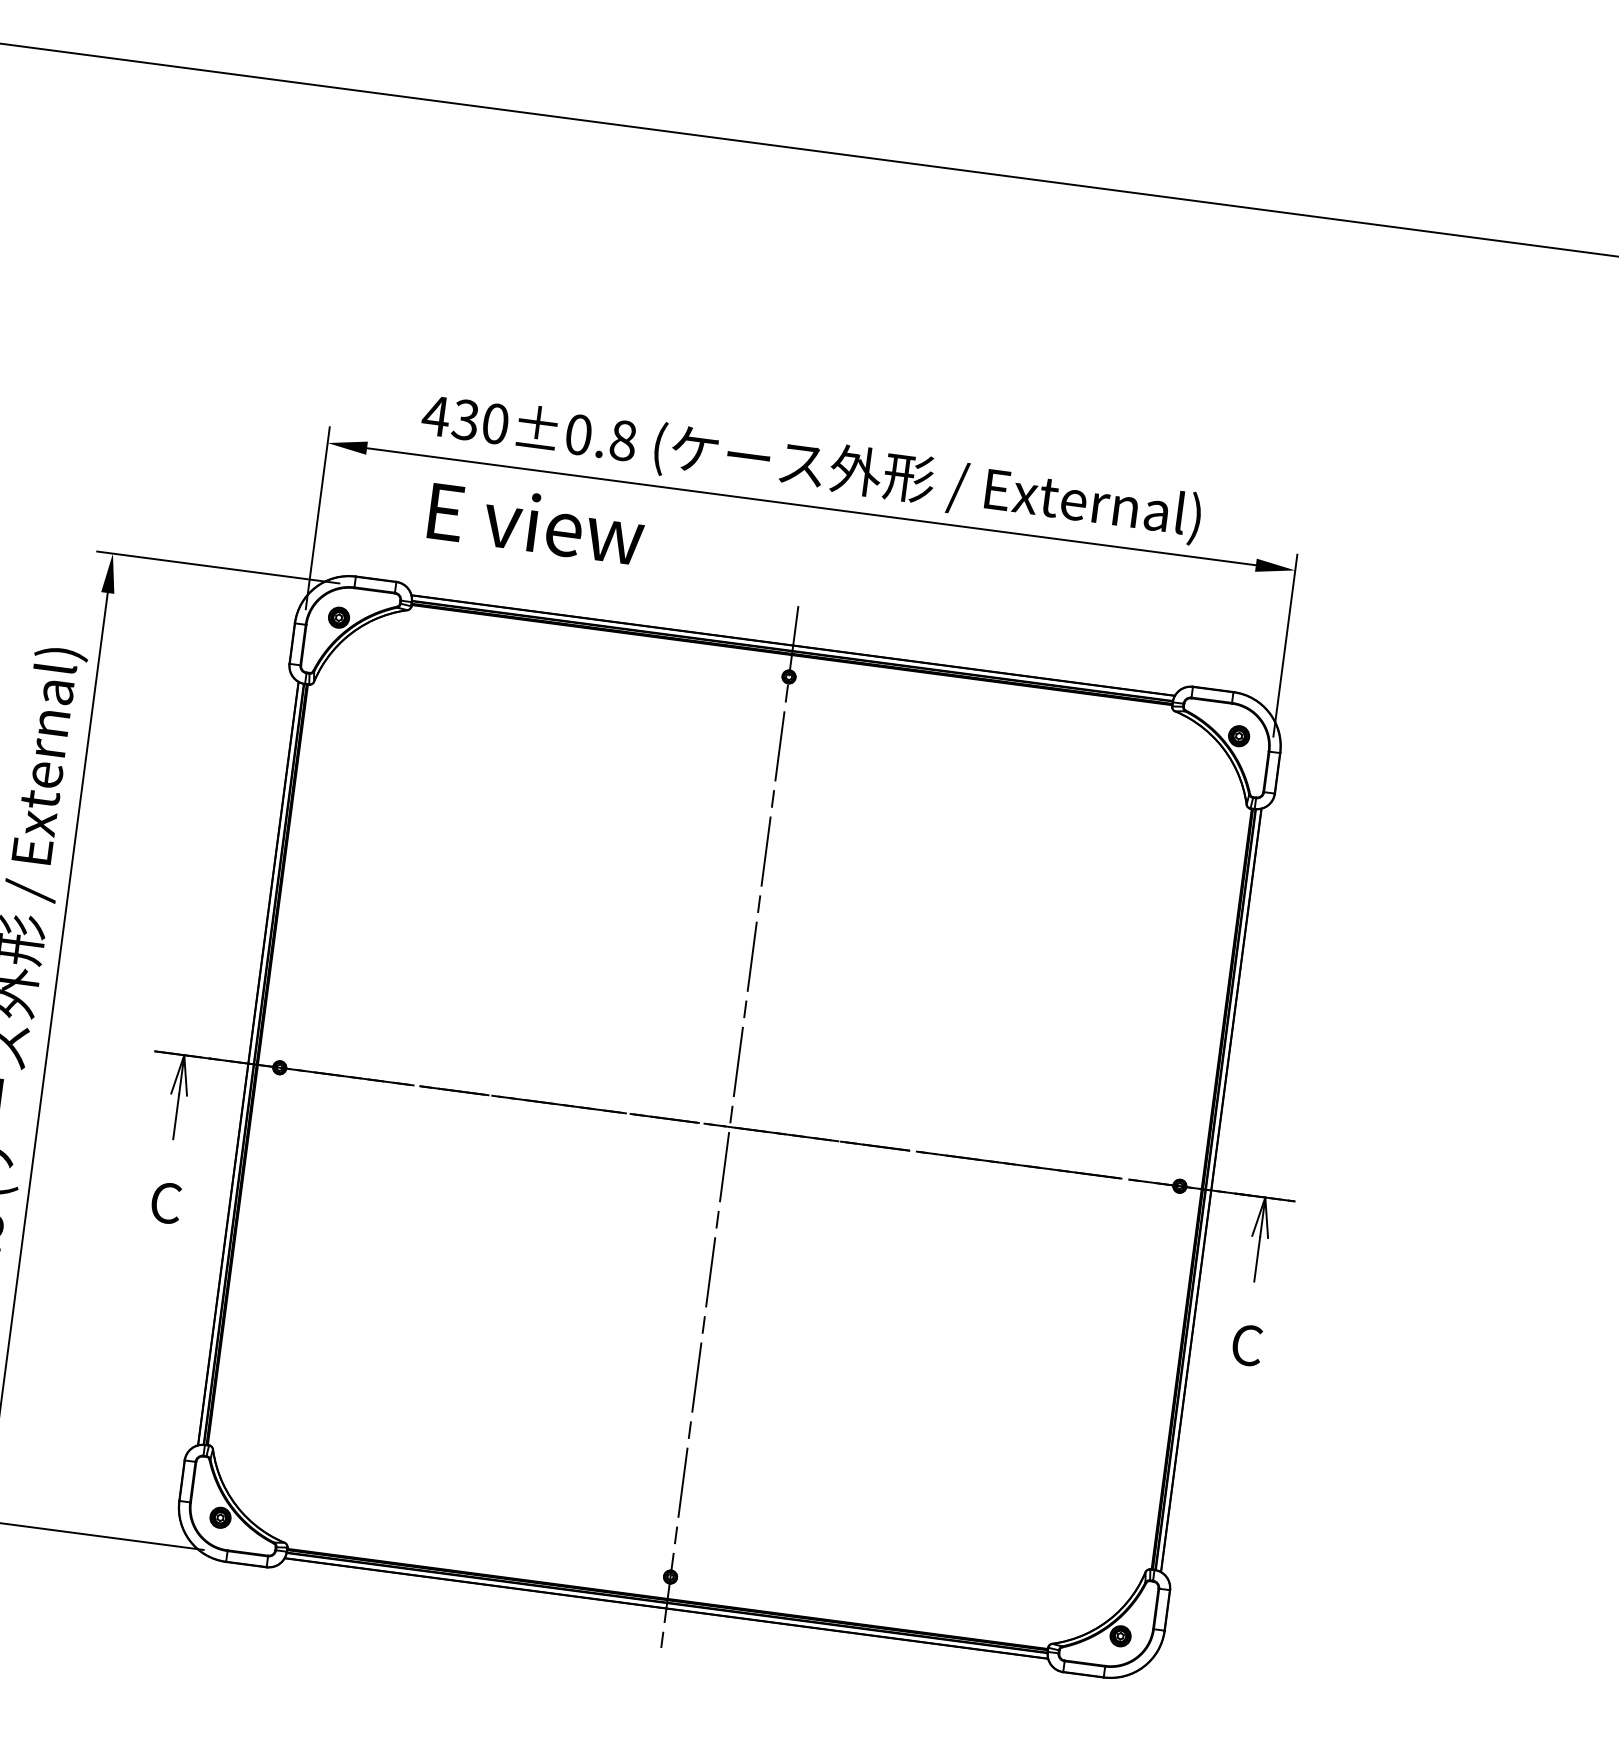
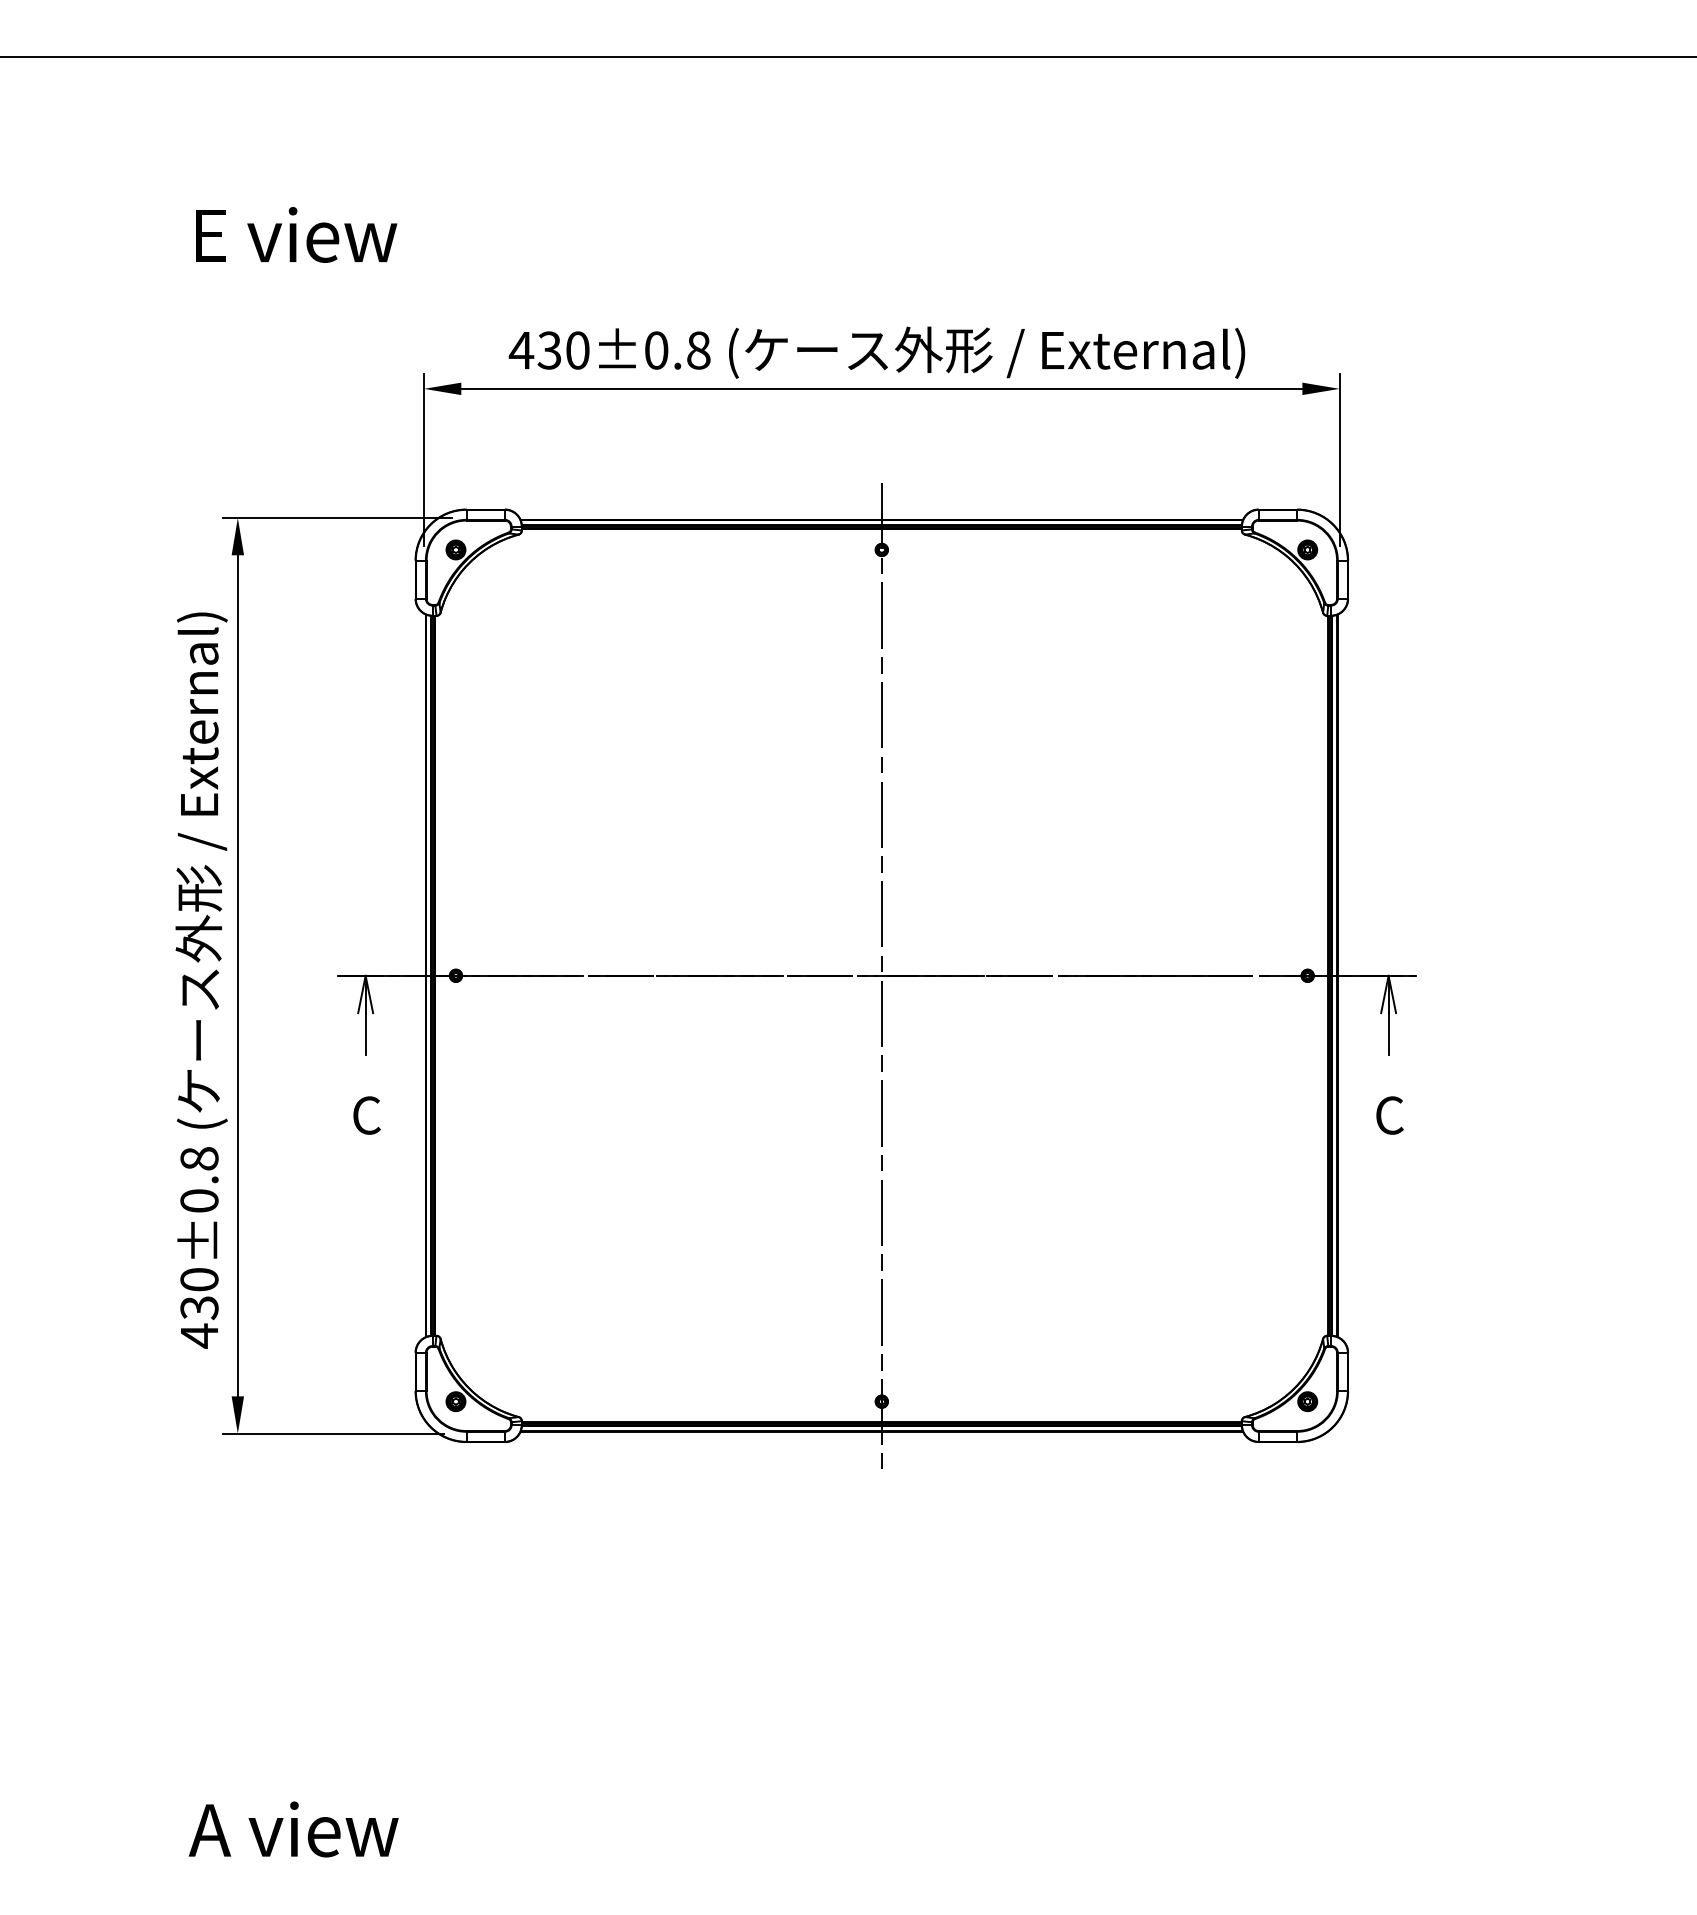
text: (536, 522) -> (296, 234), moved

